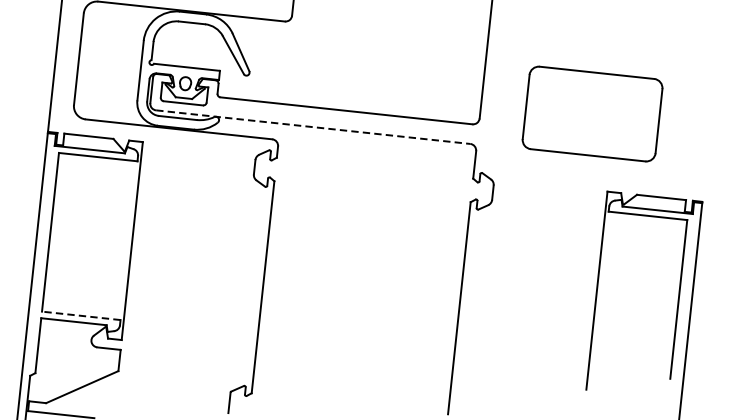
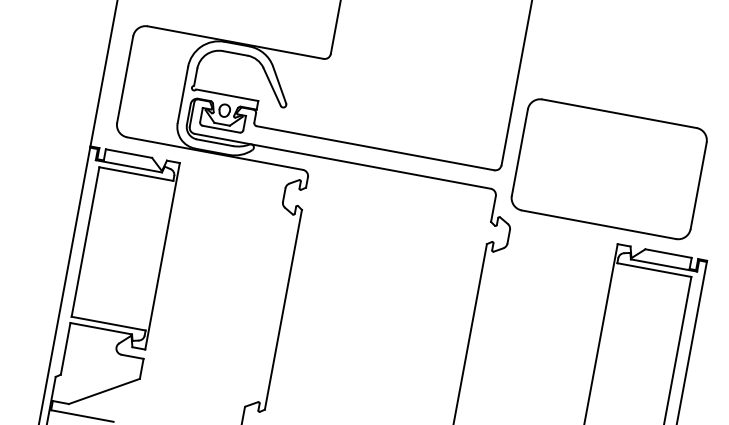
part: (591, 114) -> (608, 169), size x1.43
line: (312, 127) -> (342, 161), dashed -> solid
line: (81, 315) -> (108, 323), dashed -> solid

